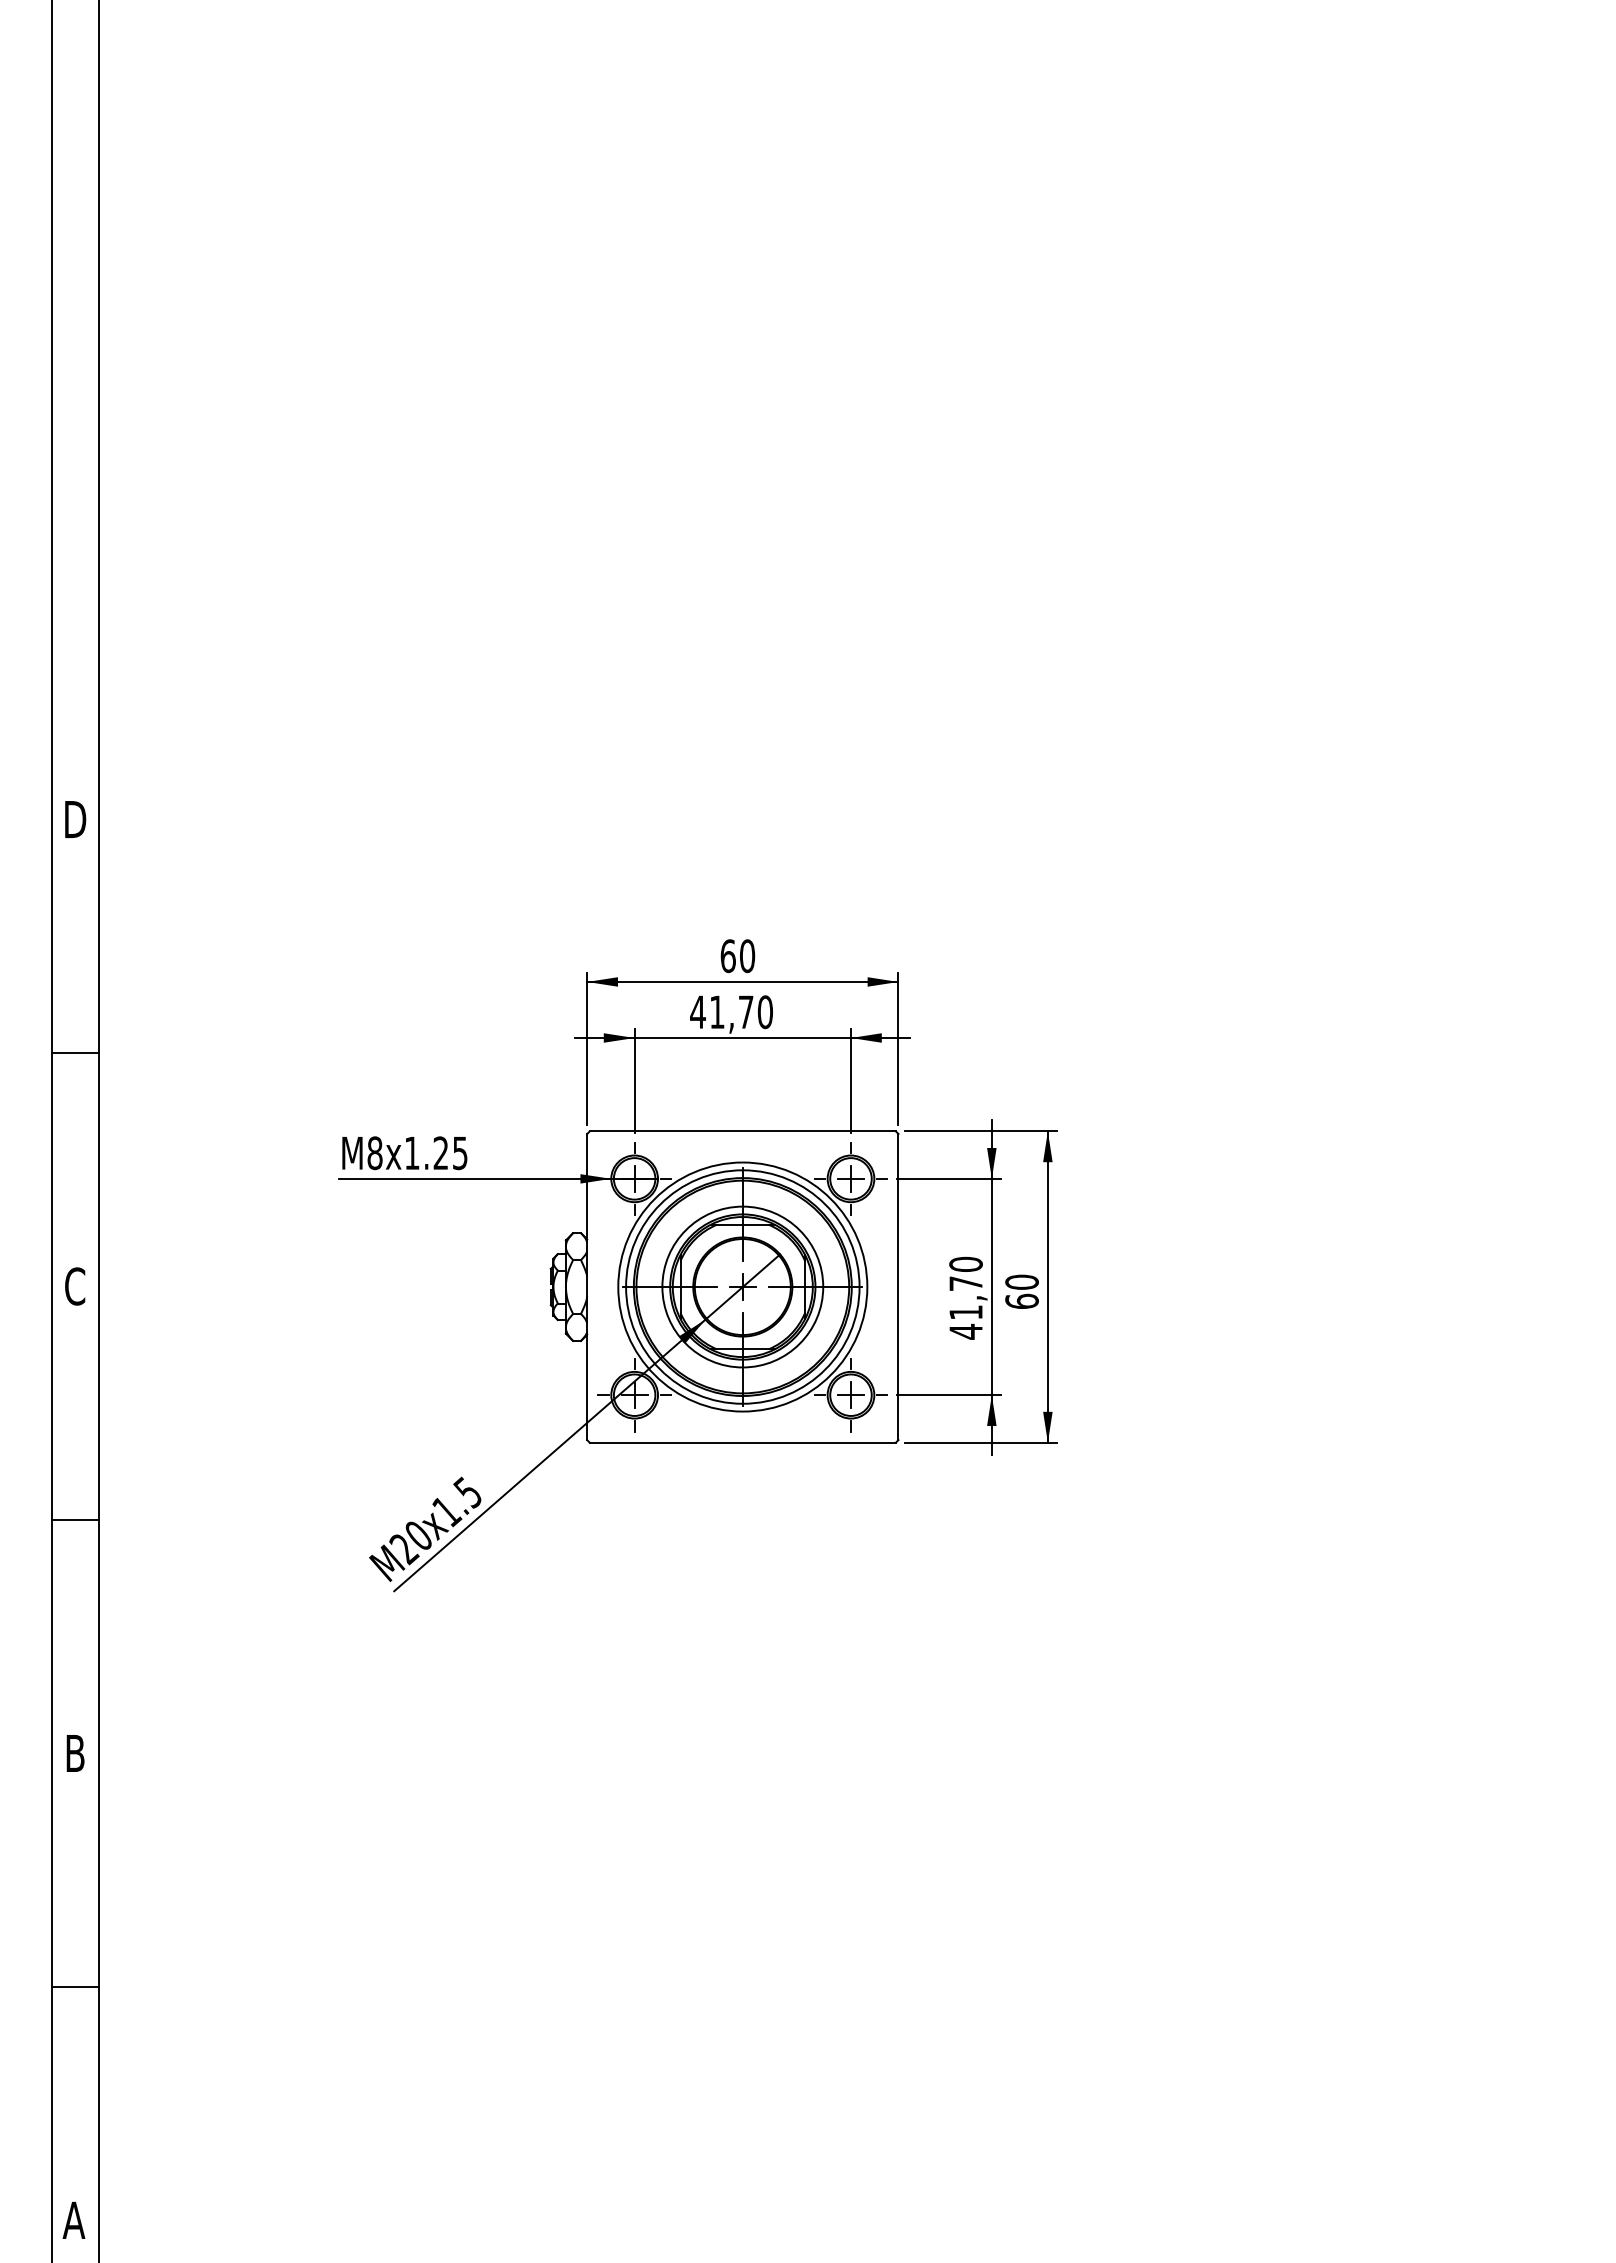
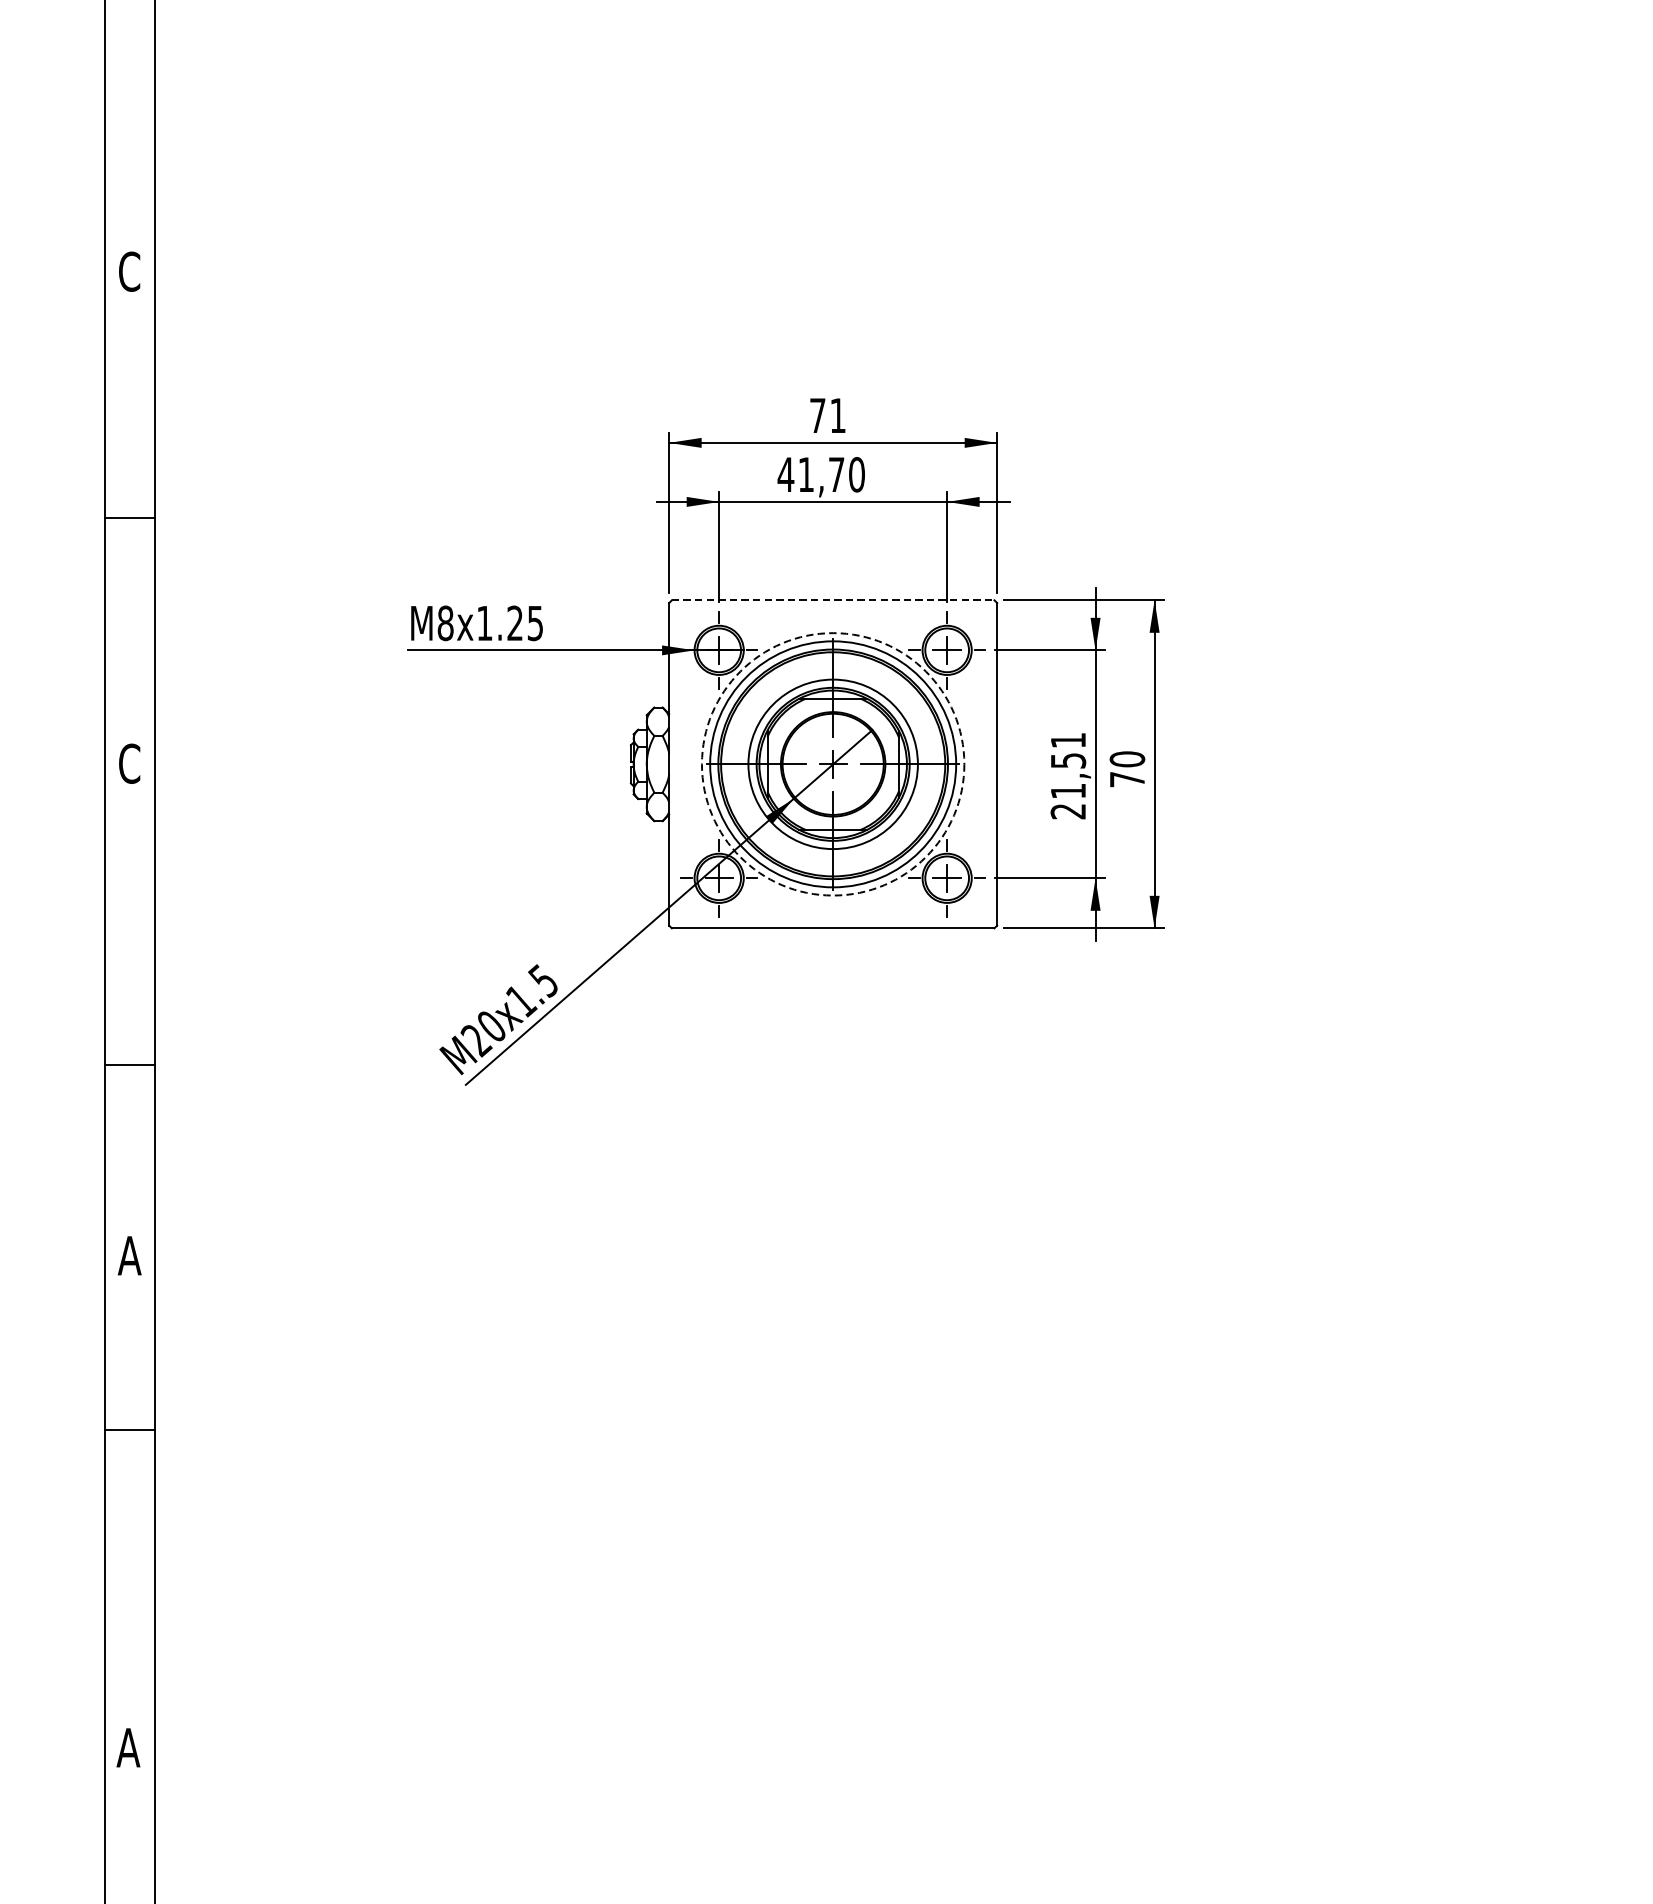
text: (75, 819) -> (130, 271), D -> C
text: (737, 956) -> (827, 416), 60 -> 71
line: (743, 1131) -> (833, 600), solid -> dashed
circle: (742, 1286) -> (832, 763), solid -> dashed
text: (965, 1297) -> (1067, 775), 41,70 -> 21,51
text: (1021, 1300) -> (1126, 778), 60 -> 70
line: (75, 1519) -> (130, 1064), moved
text: (74, 1753) -> (128, 1255), B -> A
line: (75, 1986) -> (130, 1429), moved

